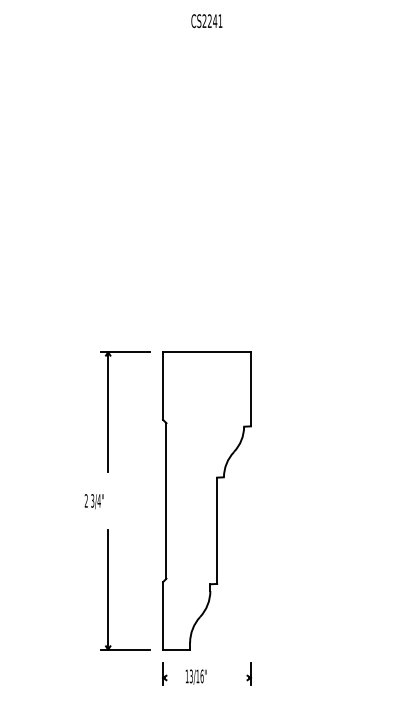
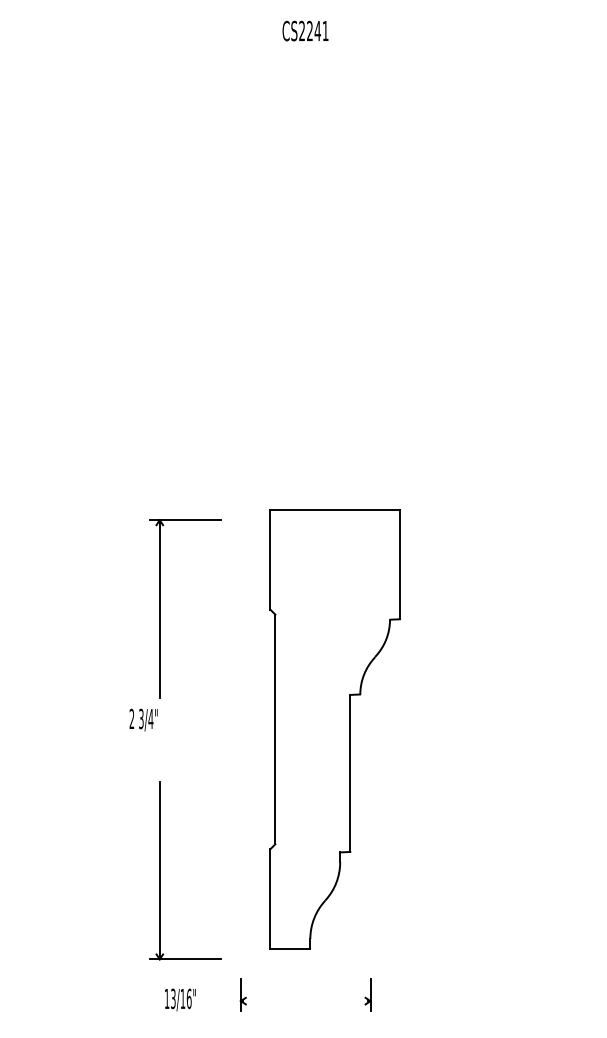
part: (206, 500) -> (334, 728), moved
text: (93, 501) -> (142, 719), moved
text: (195, 676) -> (179, 998), moved

